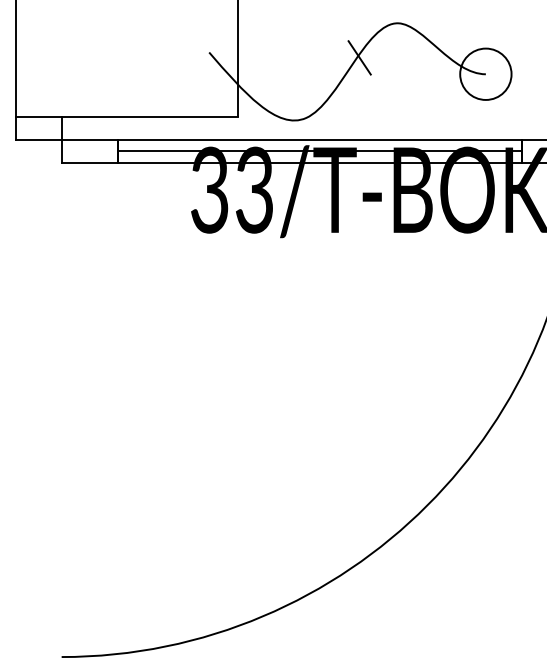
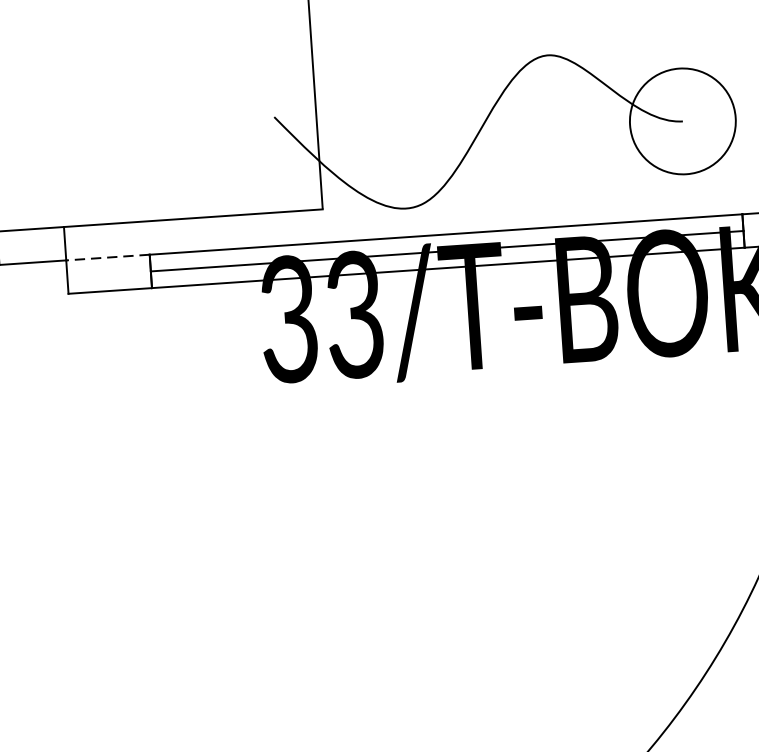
line: (359, 57) -> (495, 109), removed
circle: (485, 73) -> (682, 120), size x1.4
line: (89, 139) -> (107, 256), solid -> dashed

